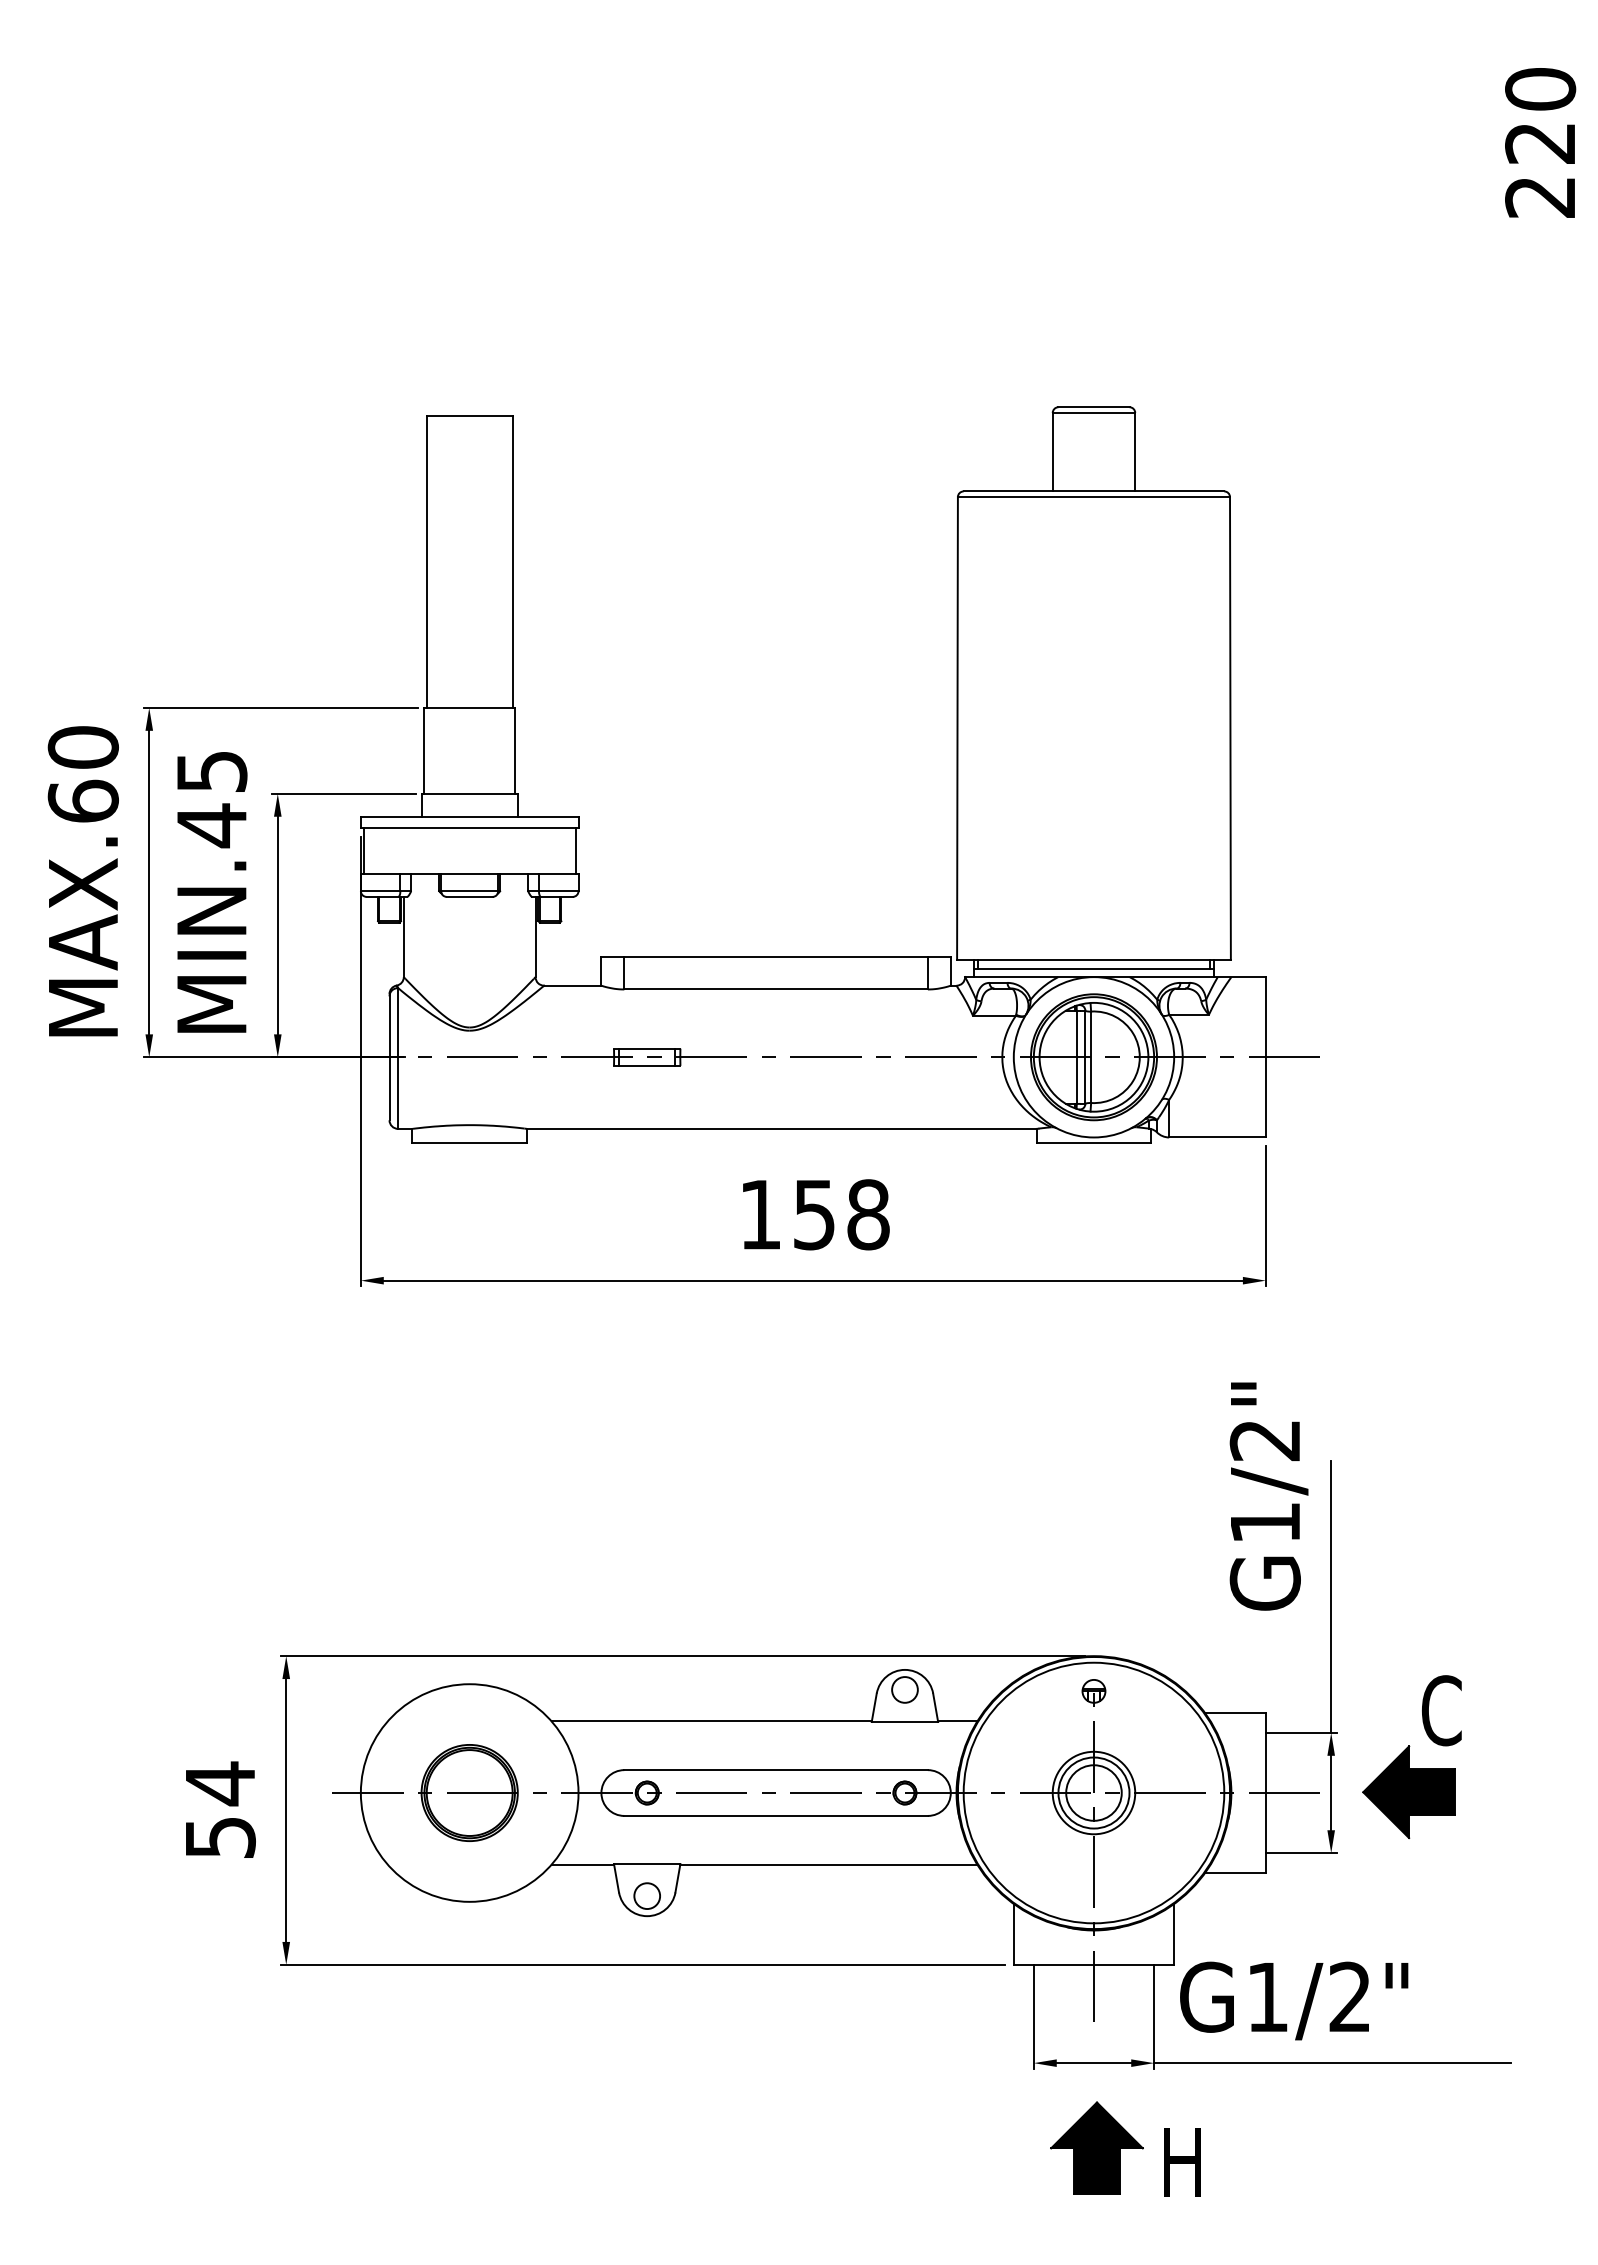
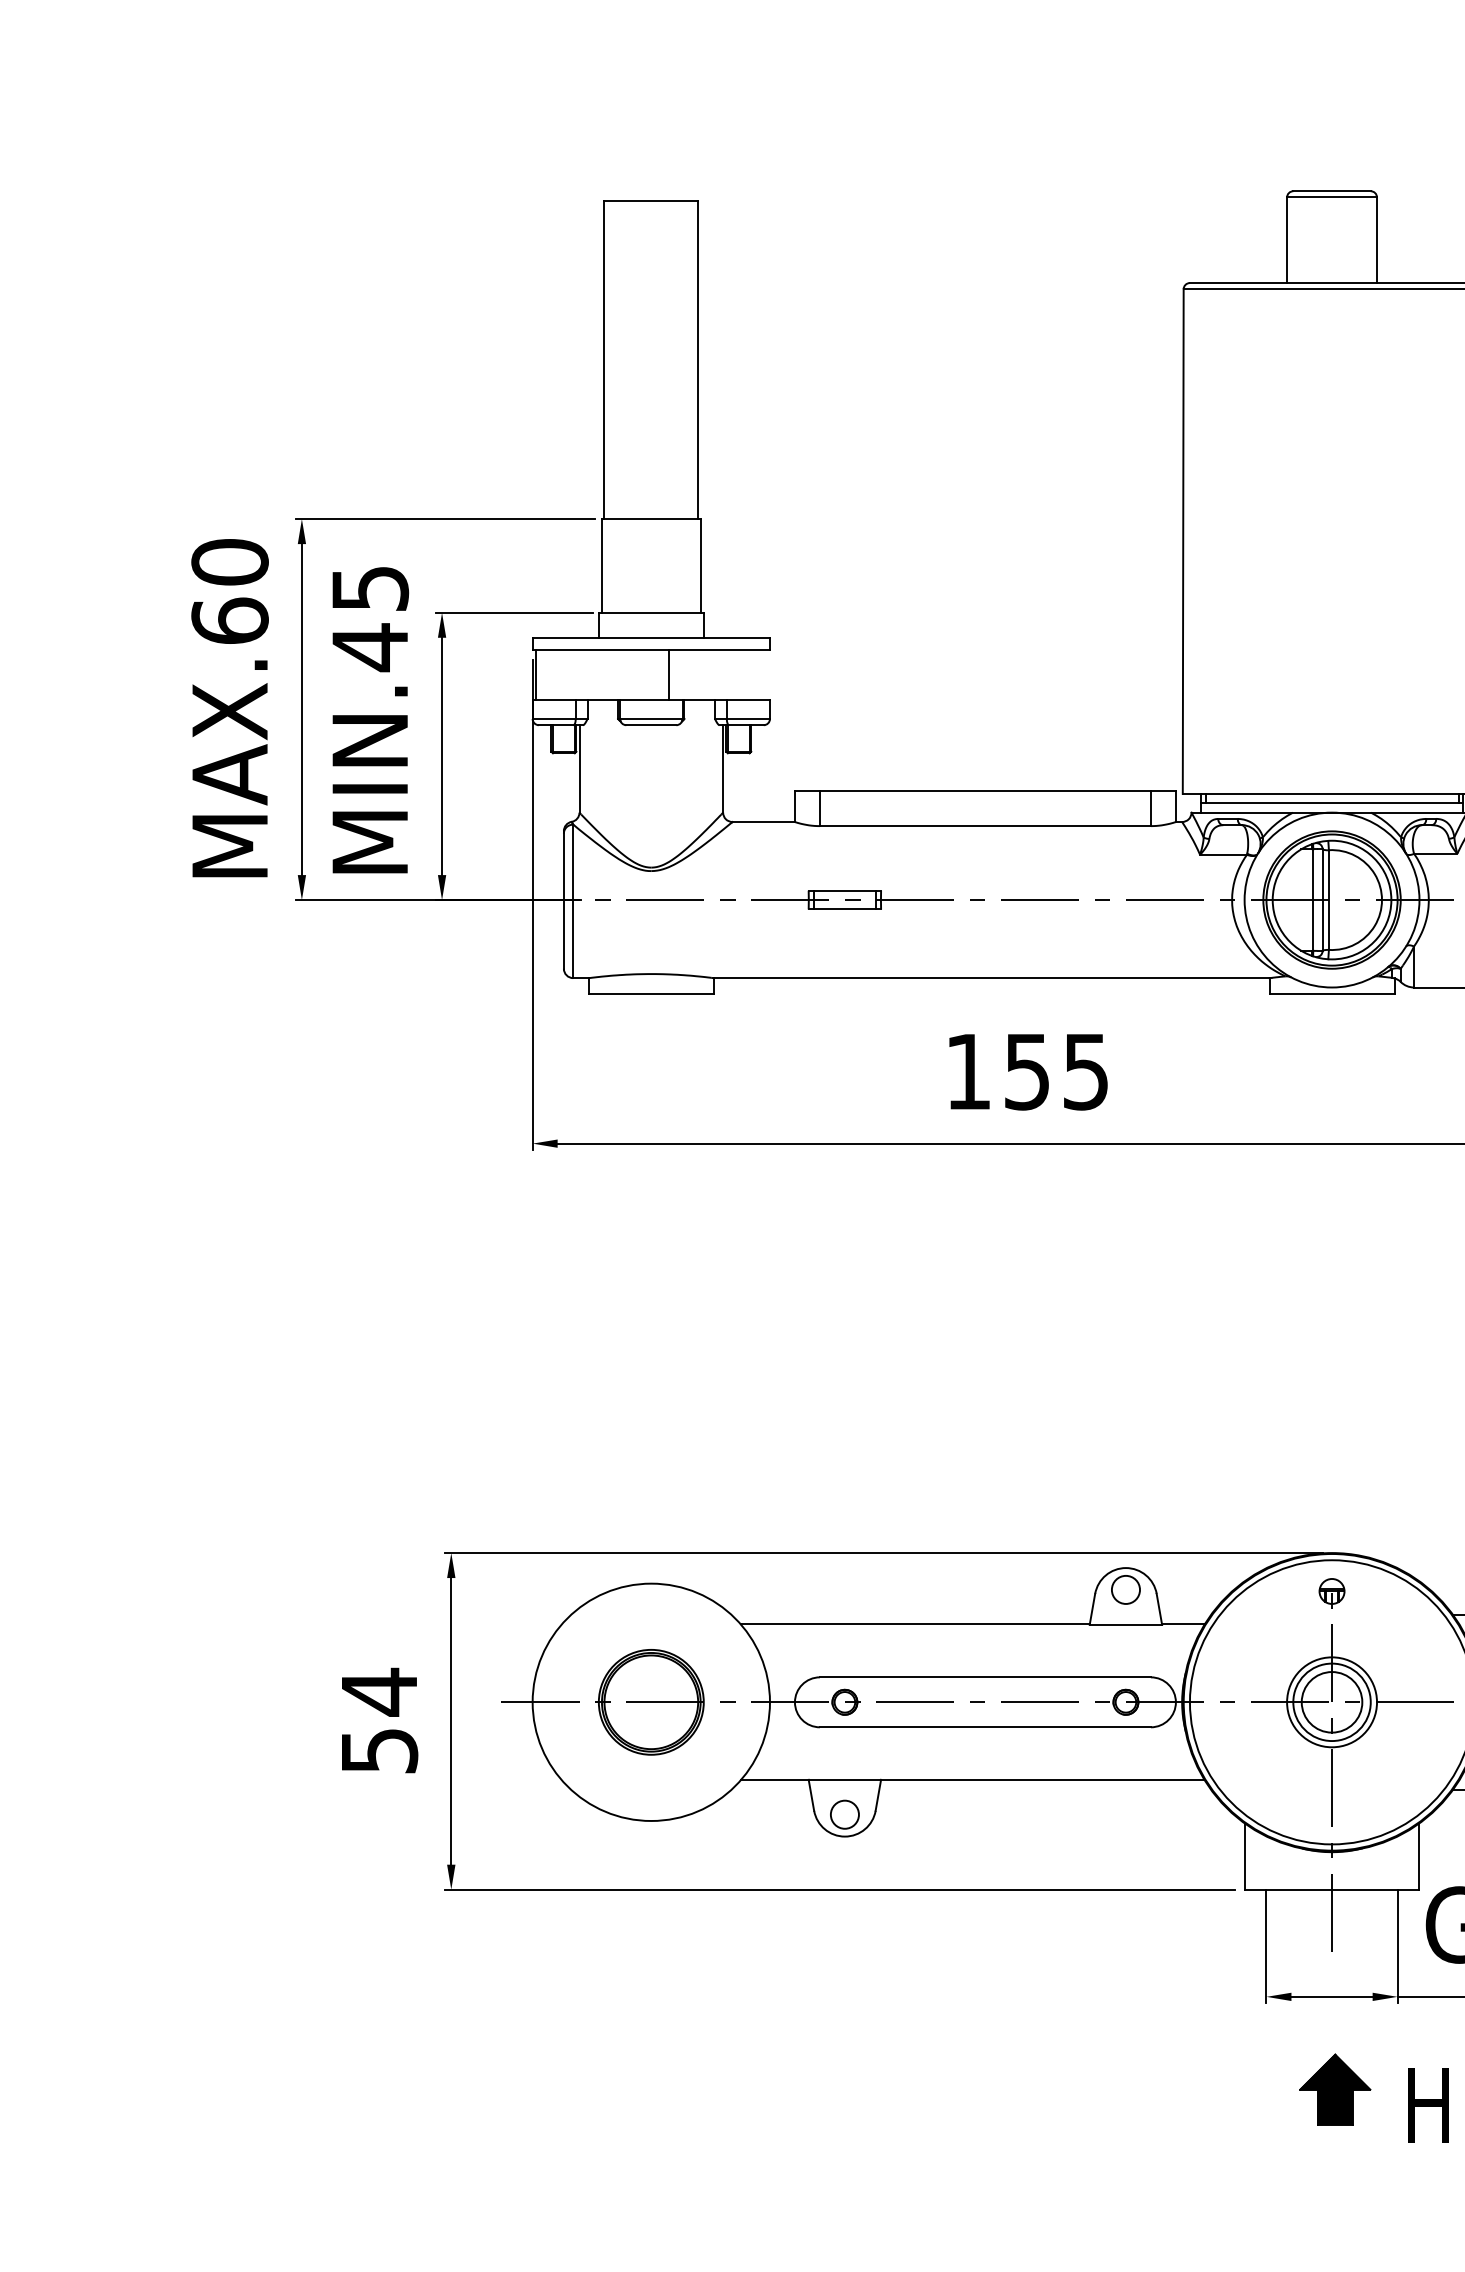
line: (575, 851) -> (668, 675), moved
text: (868, 1214) -> (1086, 1071), 158 -> 155
part: (1096, 2147) -> (1334, 2088), size x0.7

